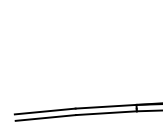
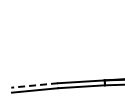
line: (45, 111) -> (34, 85), solid -> dashed

